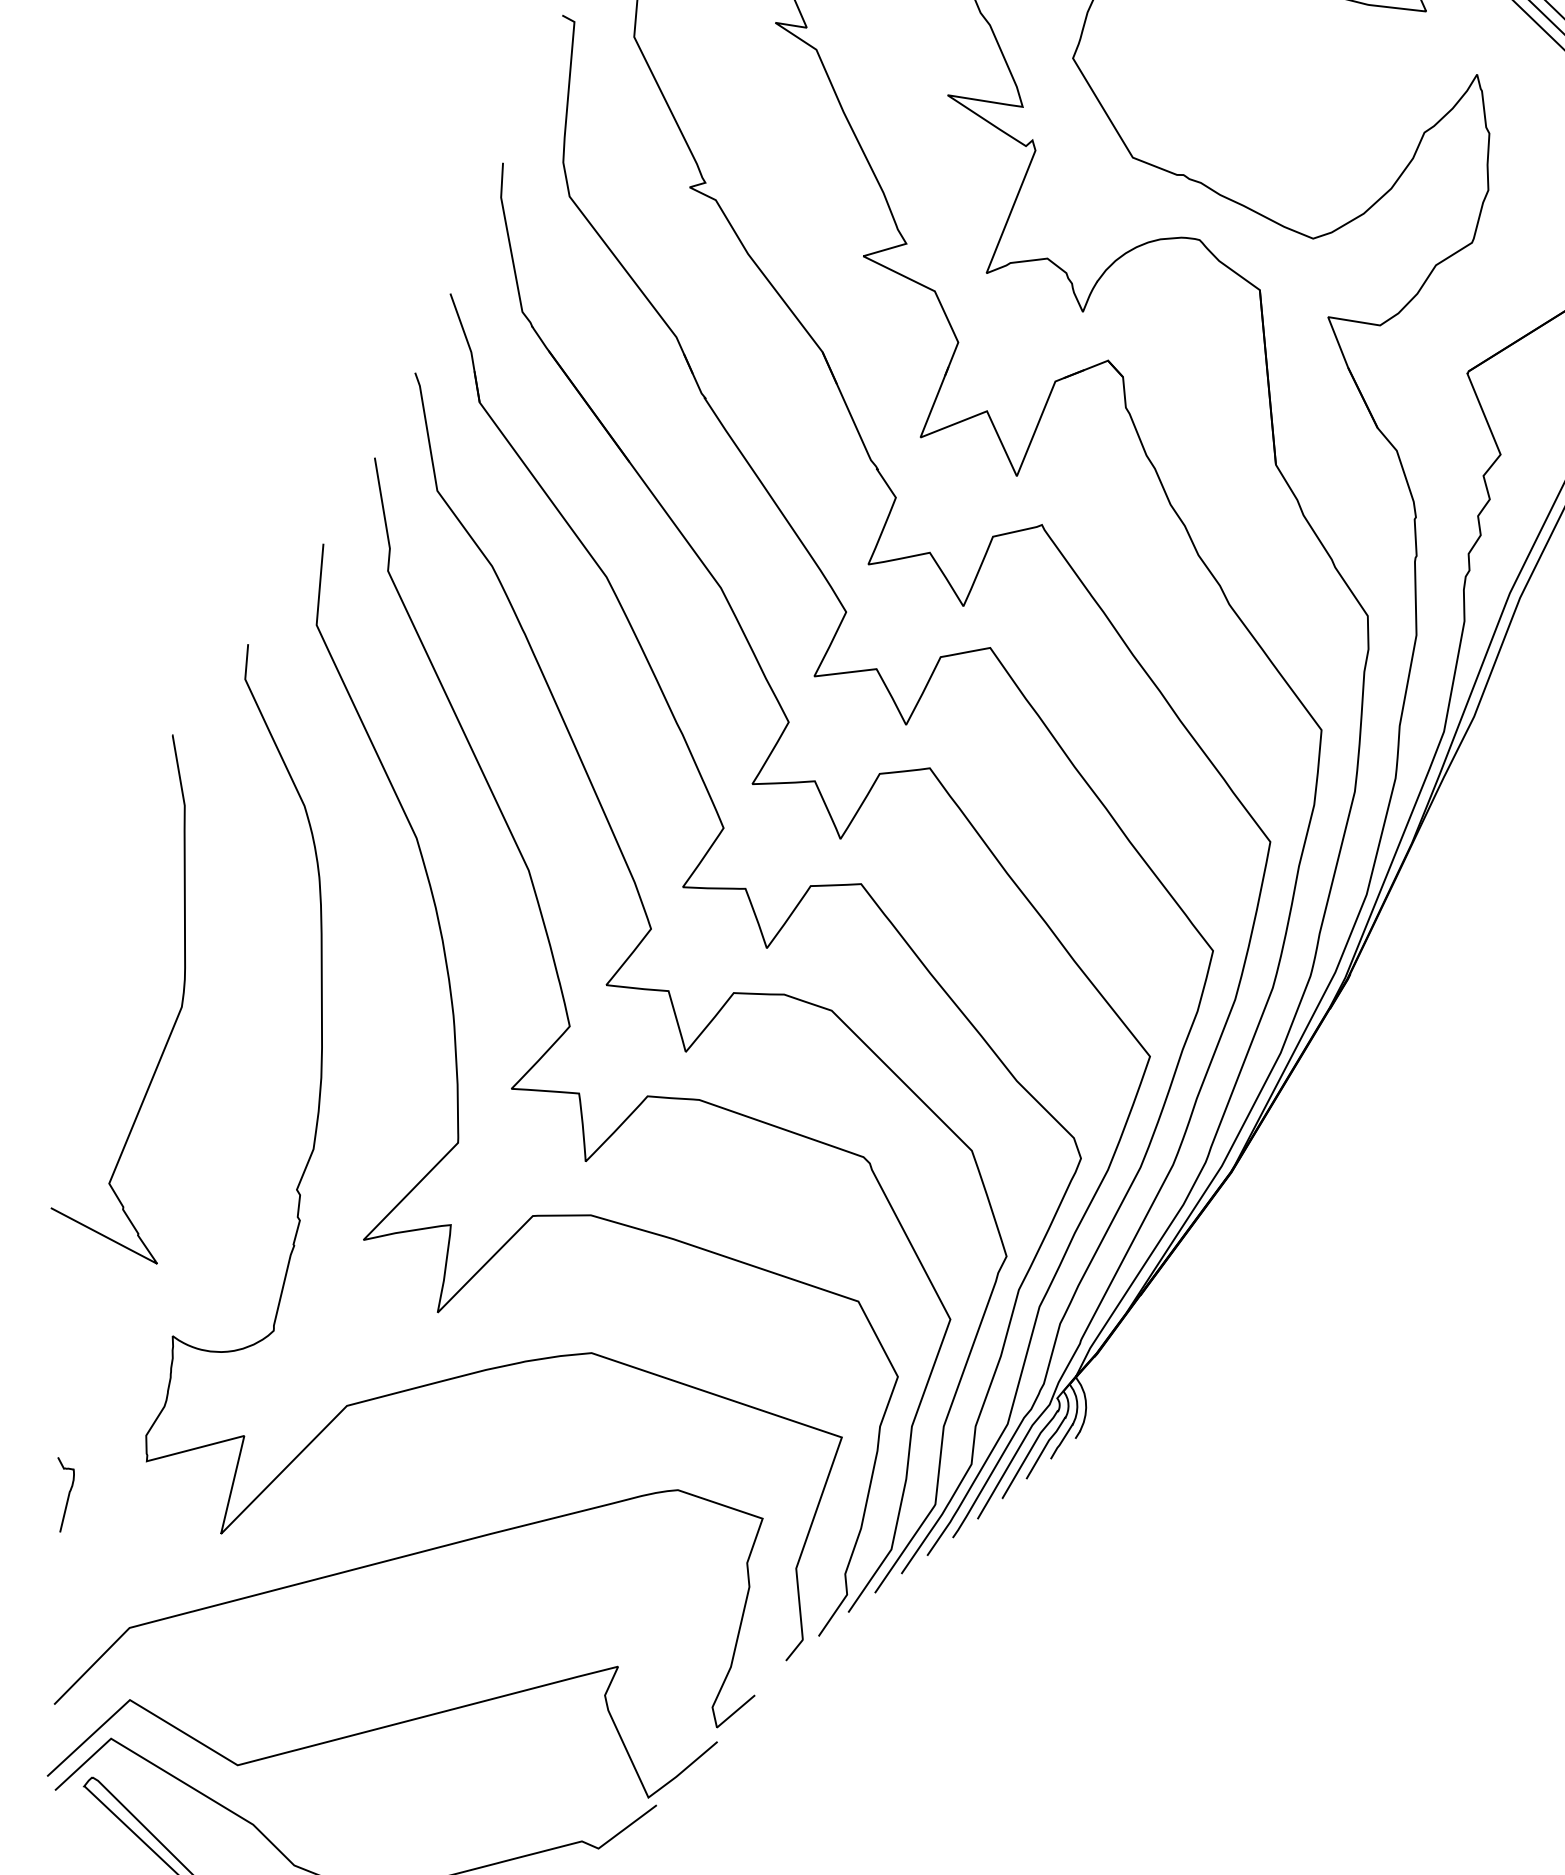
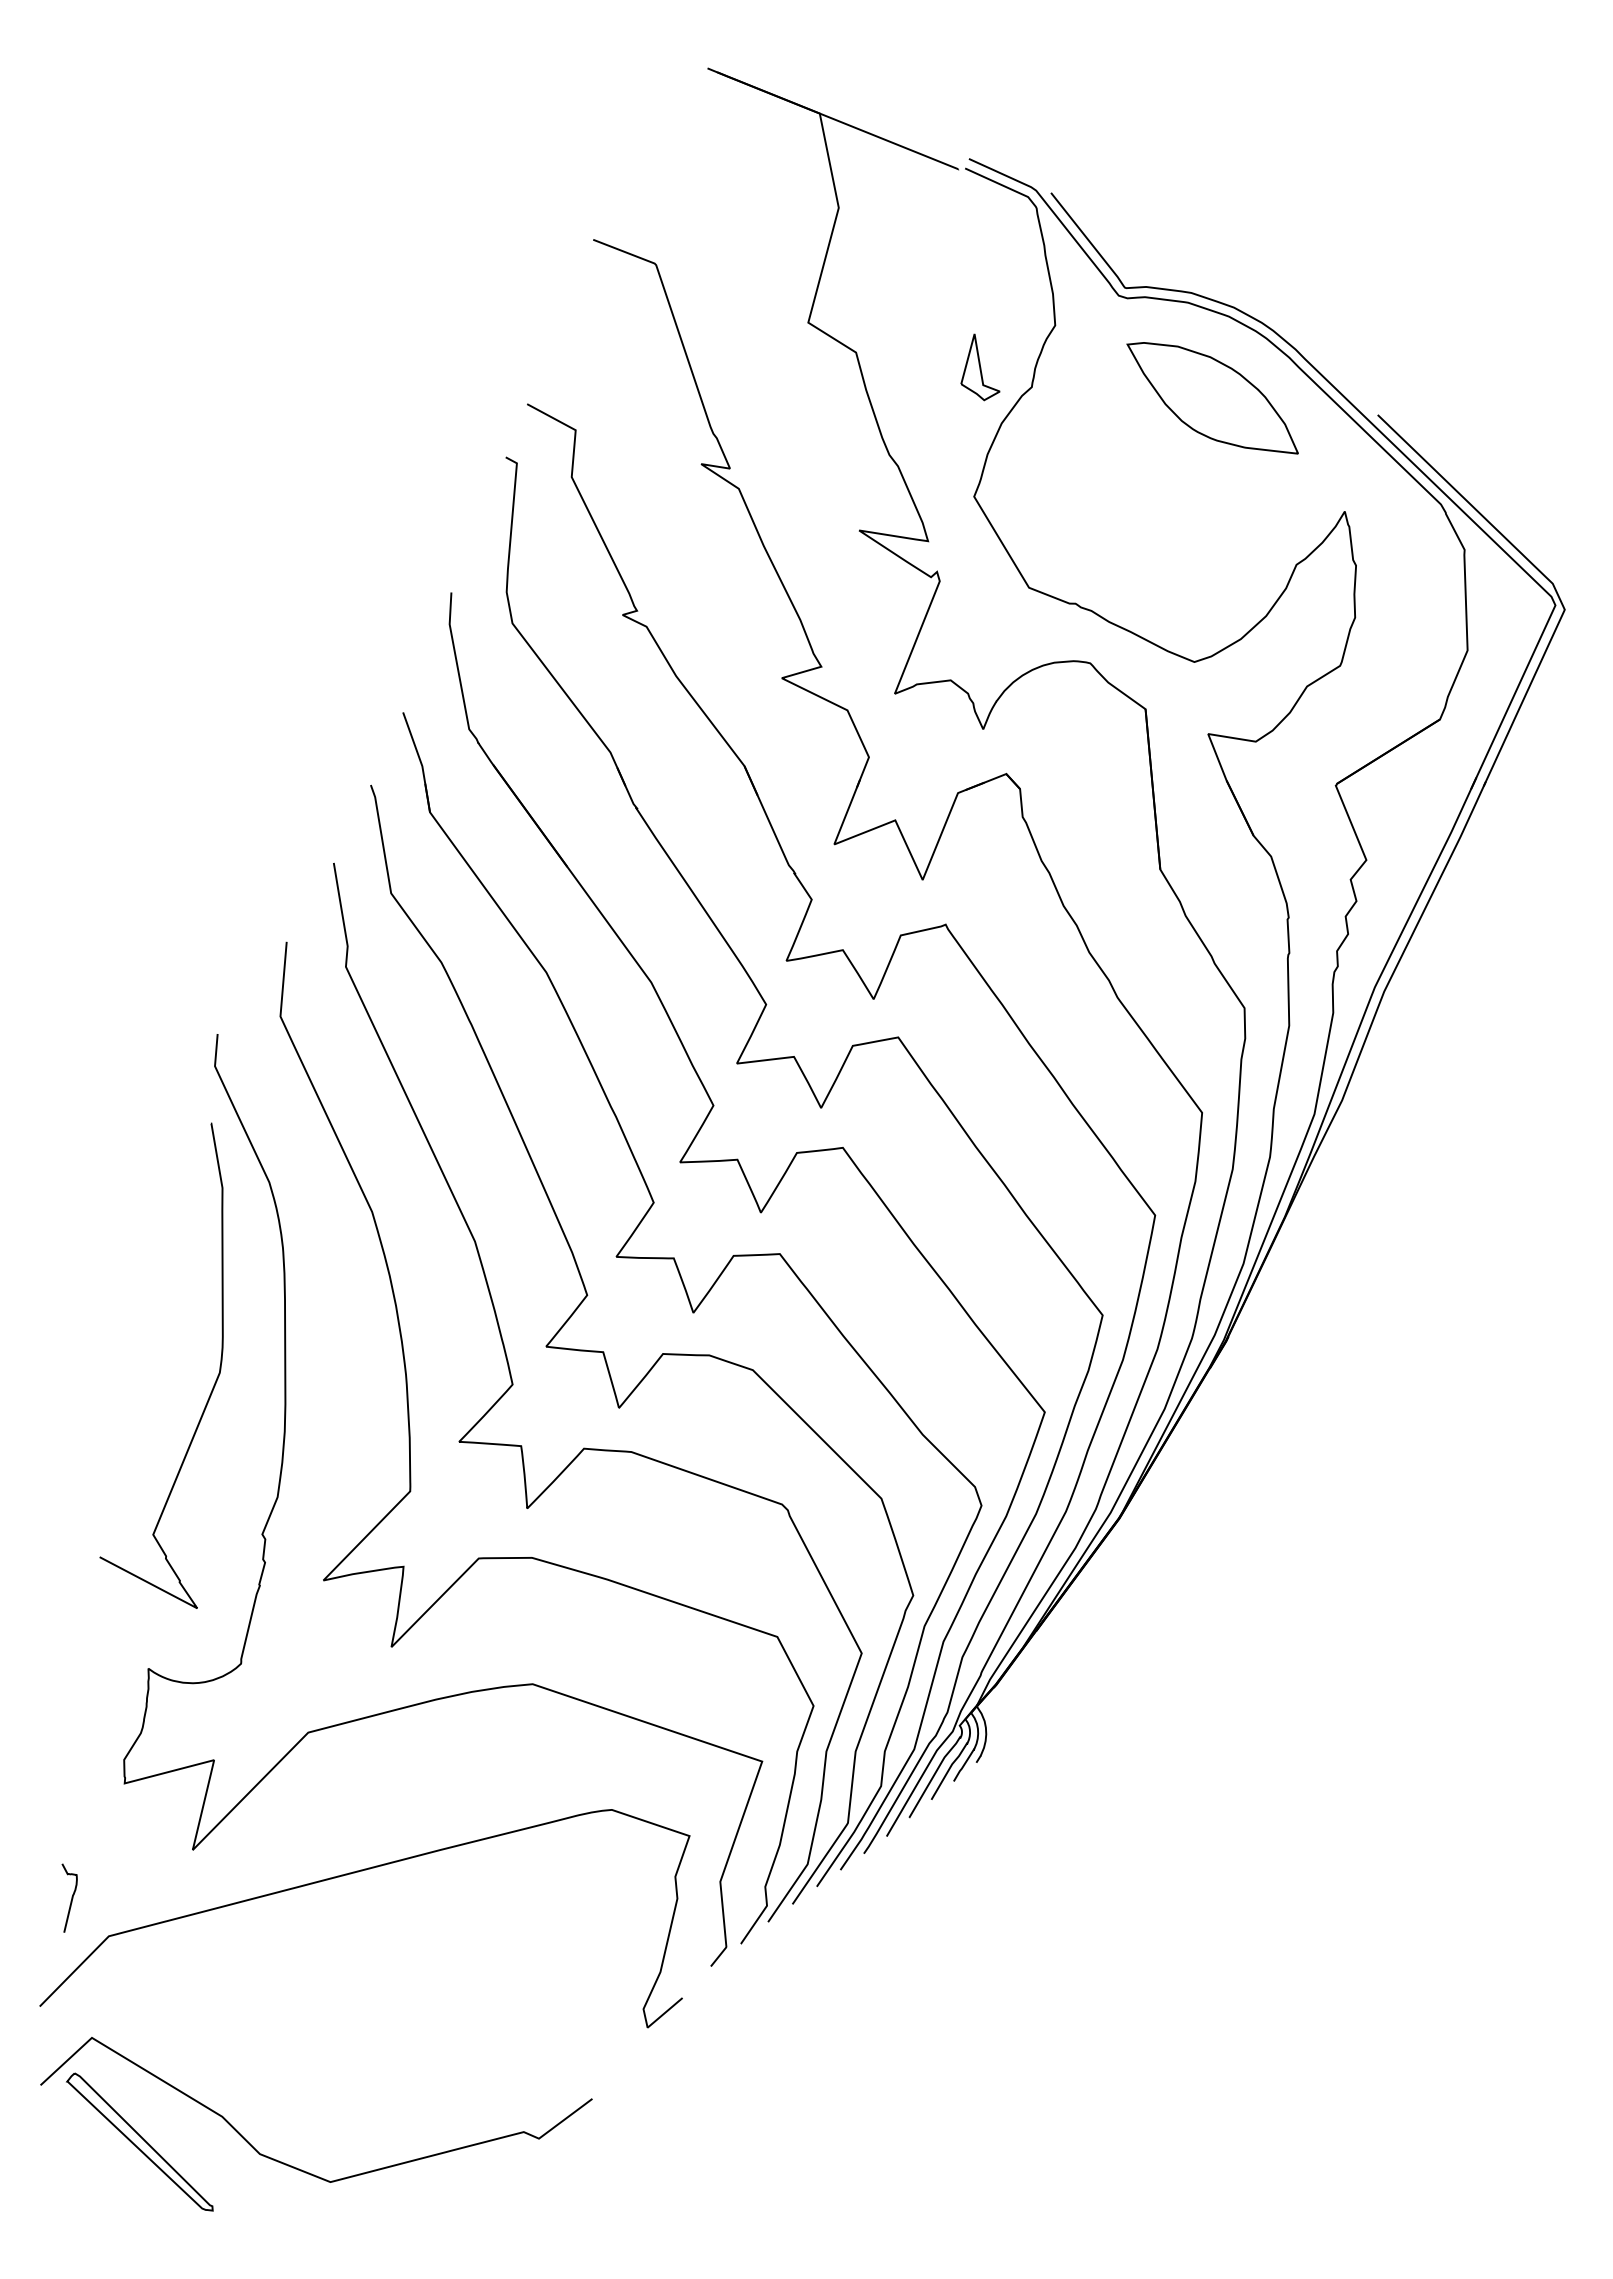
curve: (173, 1023) -> (212, 1387), moved
curve: (68, 1494) -> (71, 1897), moved
curve: (379, 1729) -> (338, 2029), removed

